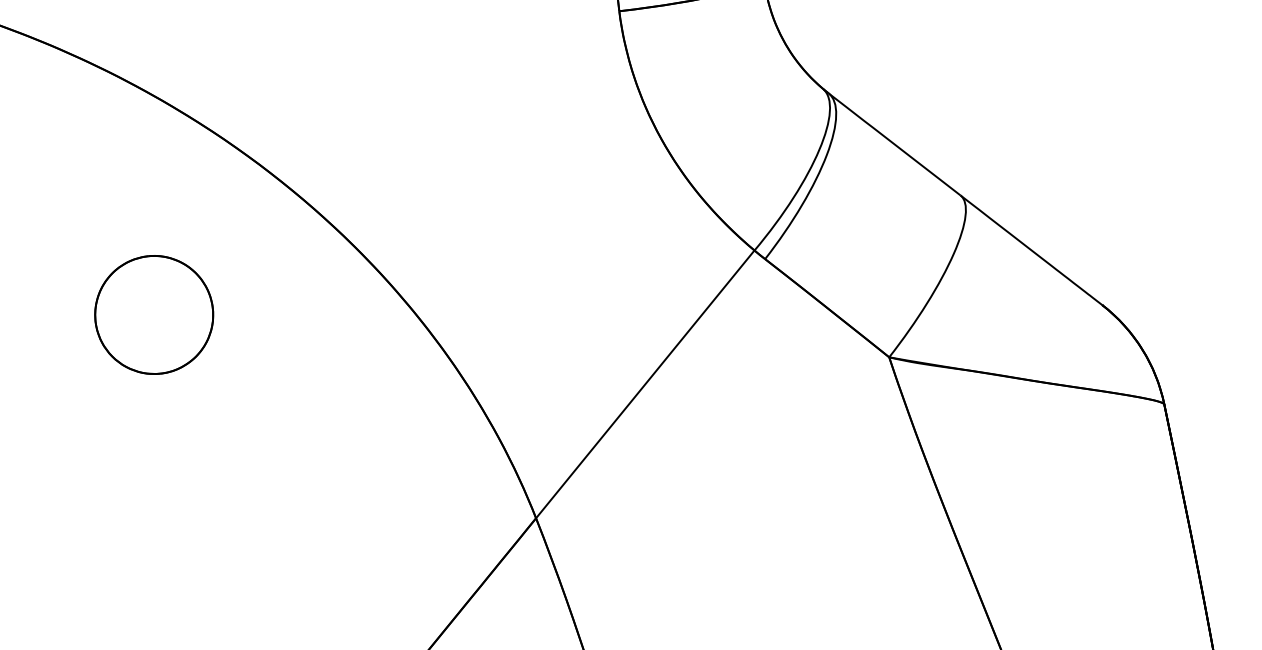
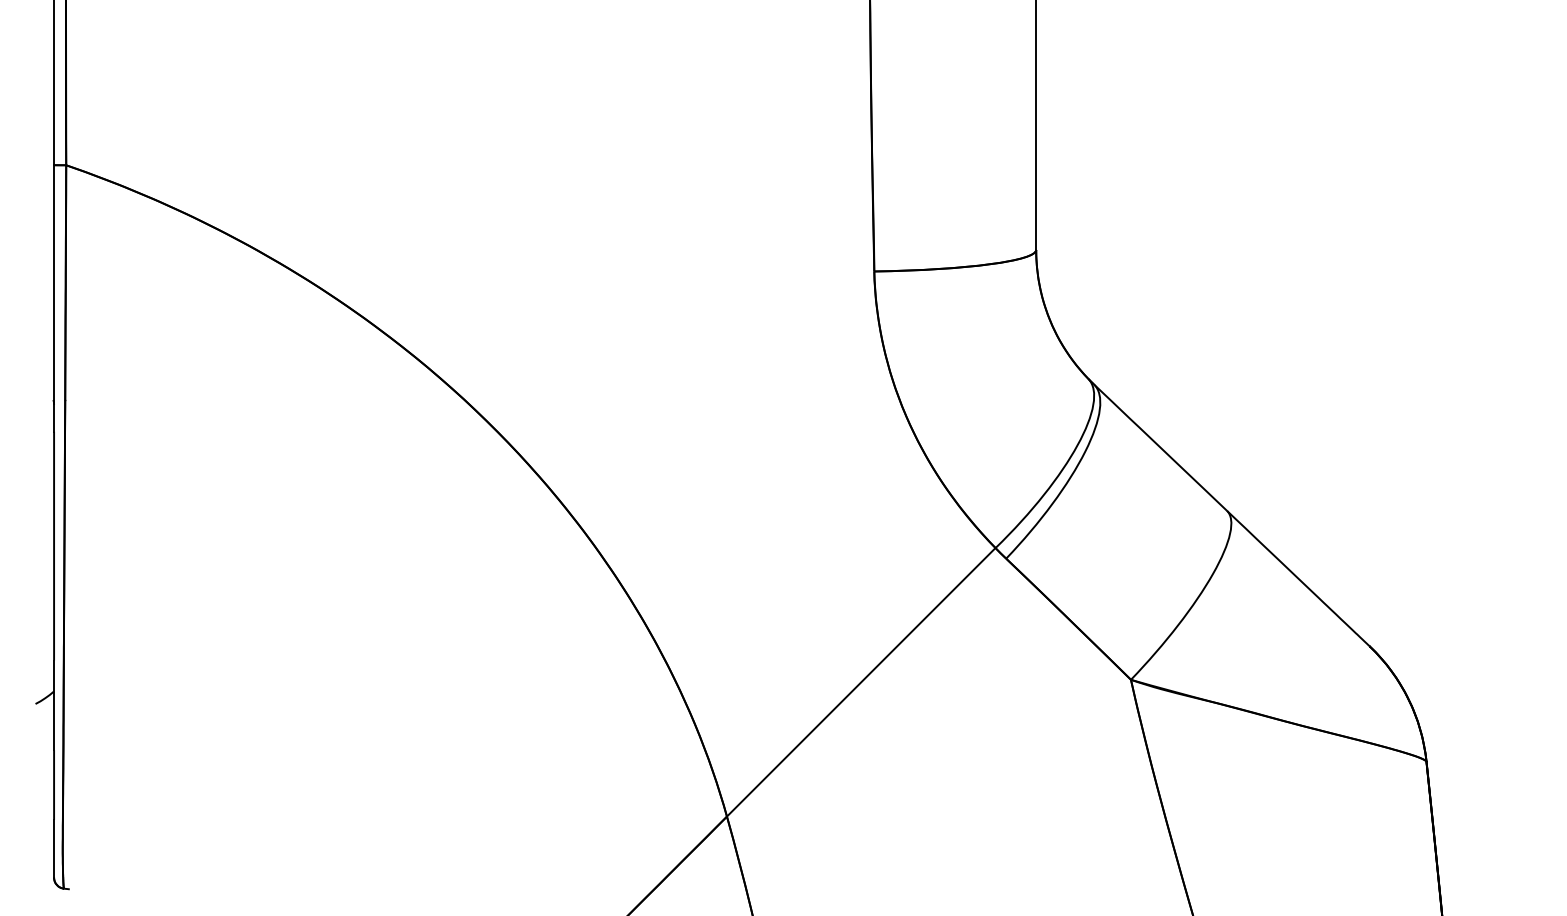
part: (153, 314) -> (331, 551), removed

